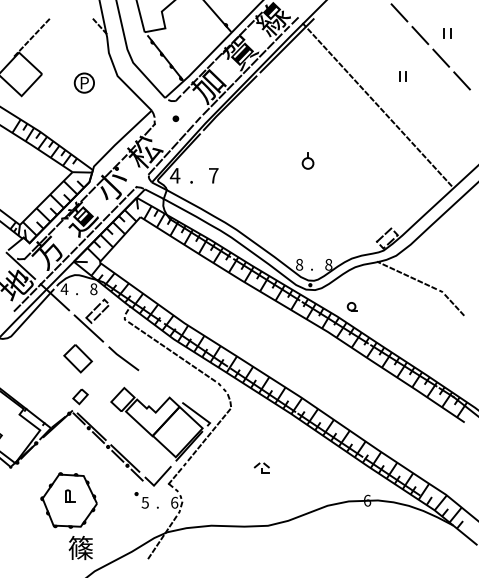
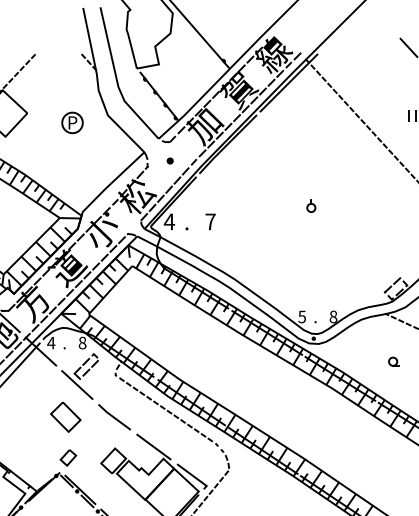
part: (307, 160) -> (310, 205), size x0.71
text: (299, 264) -> (302, 316), 8 -> 5
part: (351, 306) -> (392, 361), moved
line: (160, 386) -> (153, 446), added

